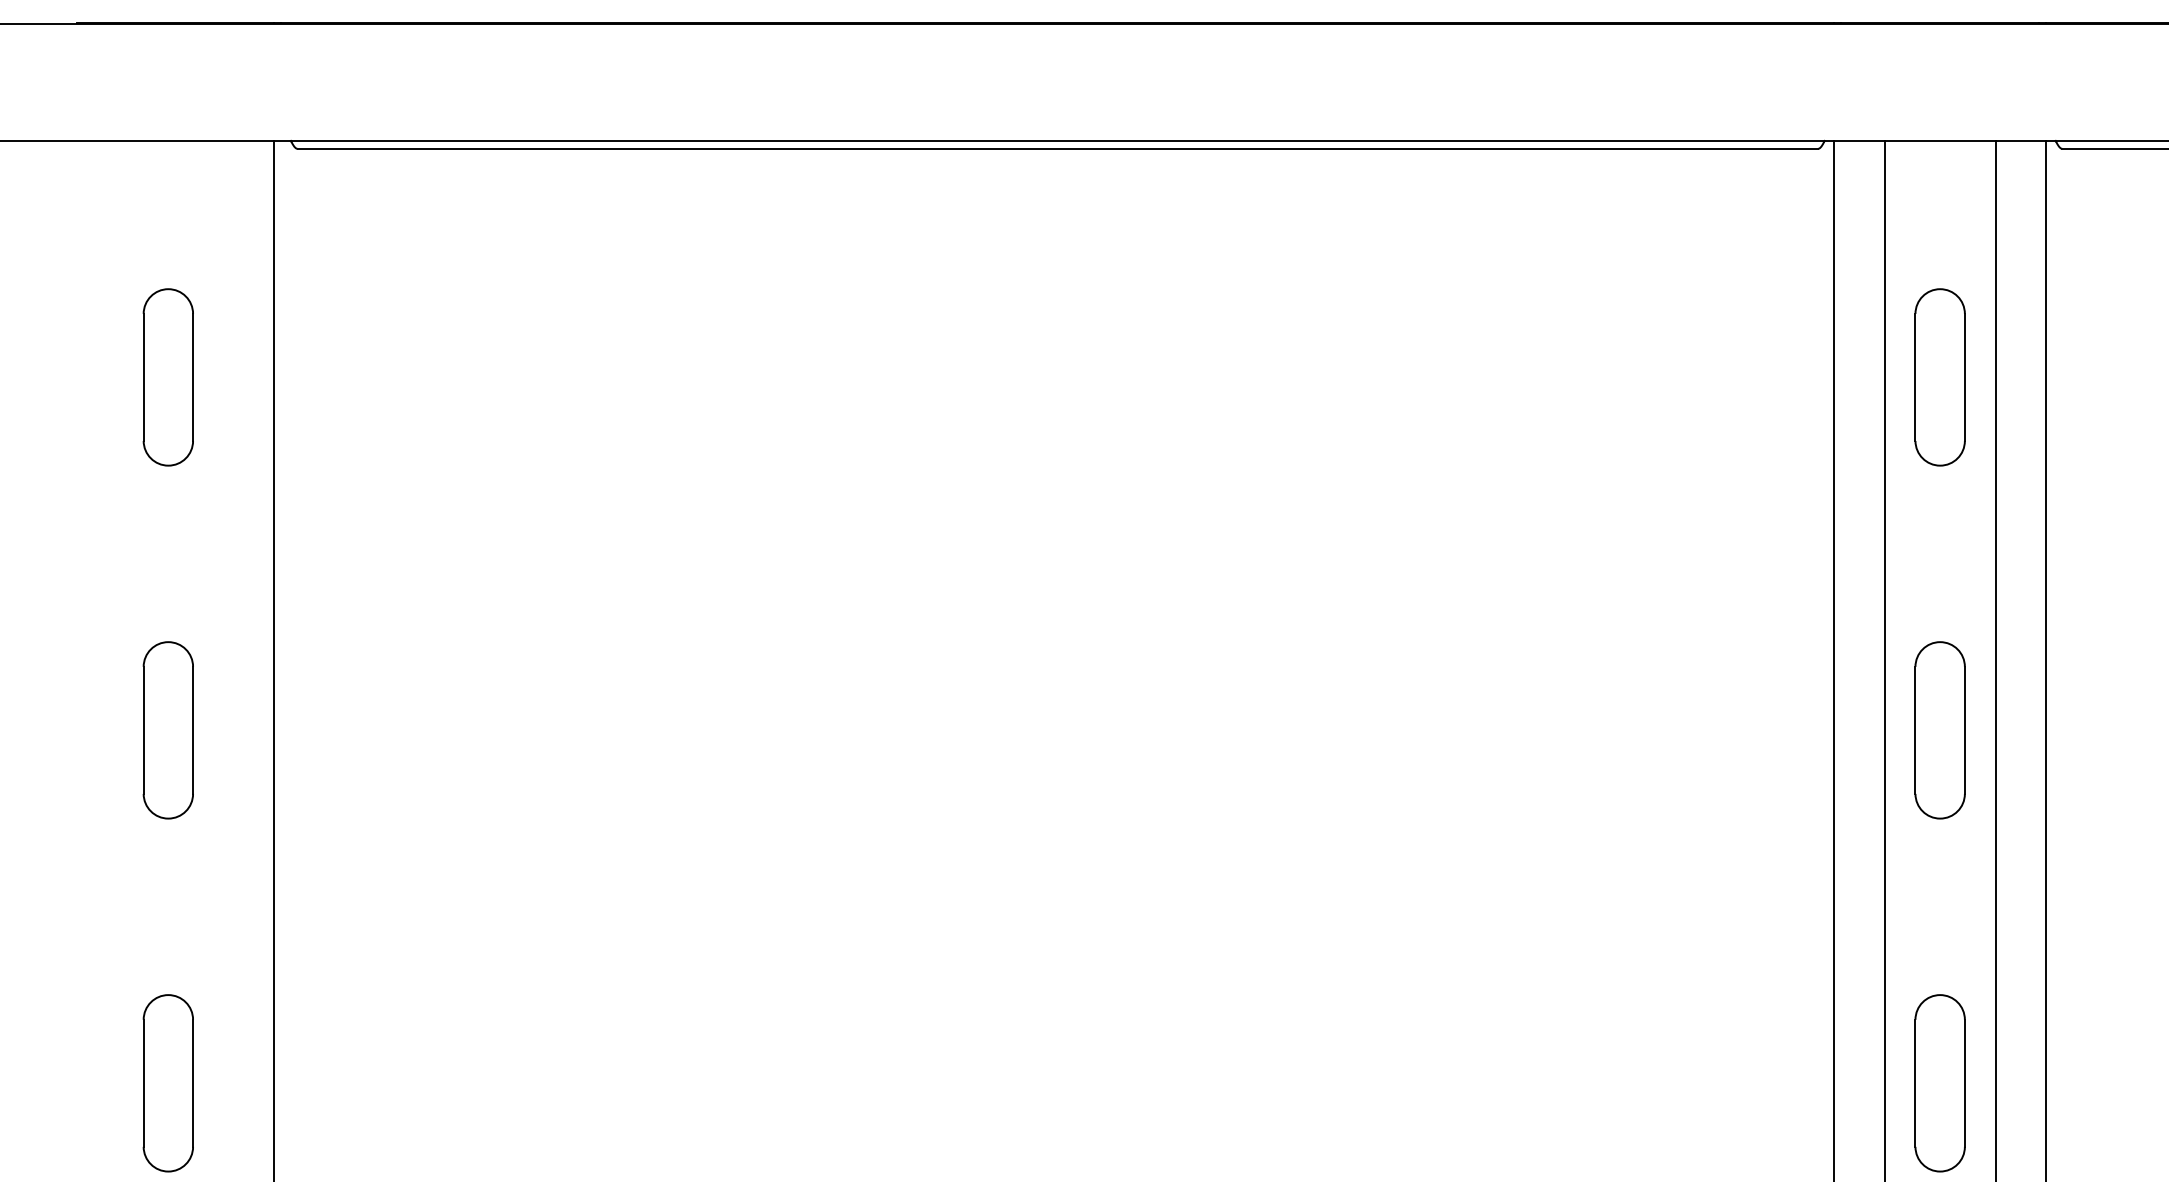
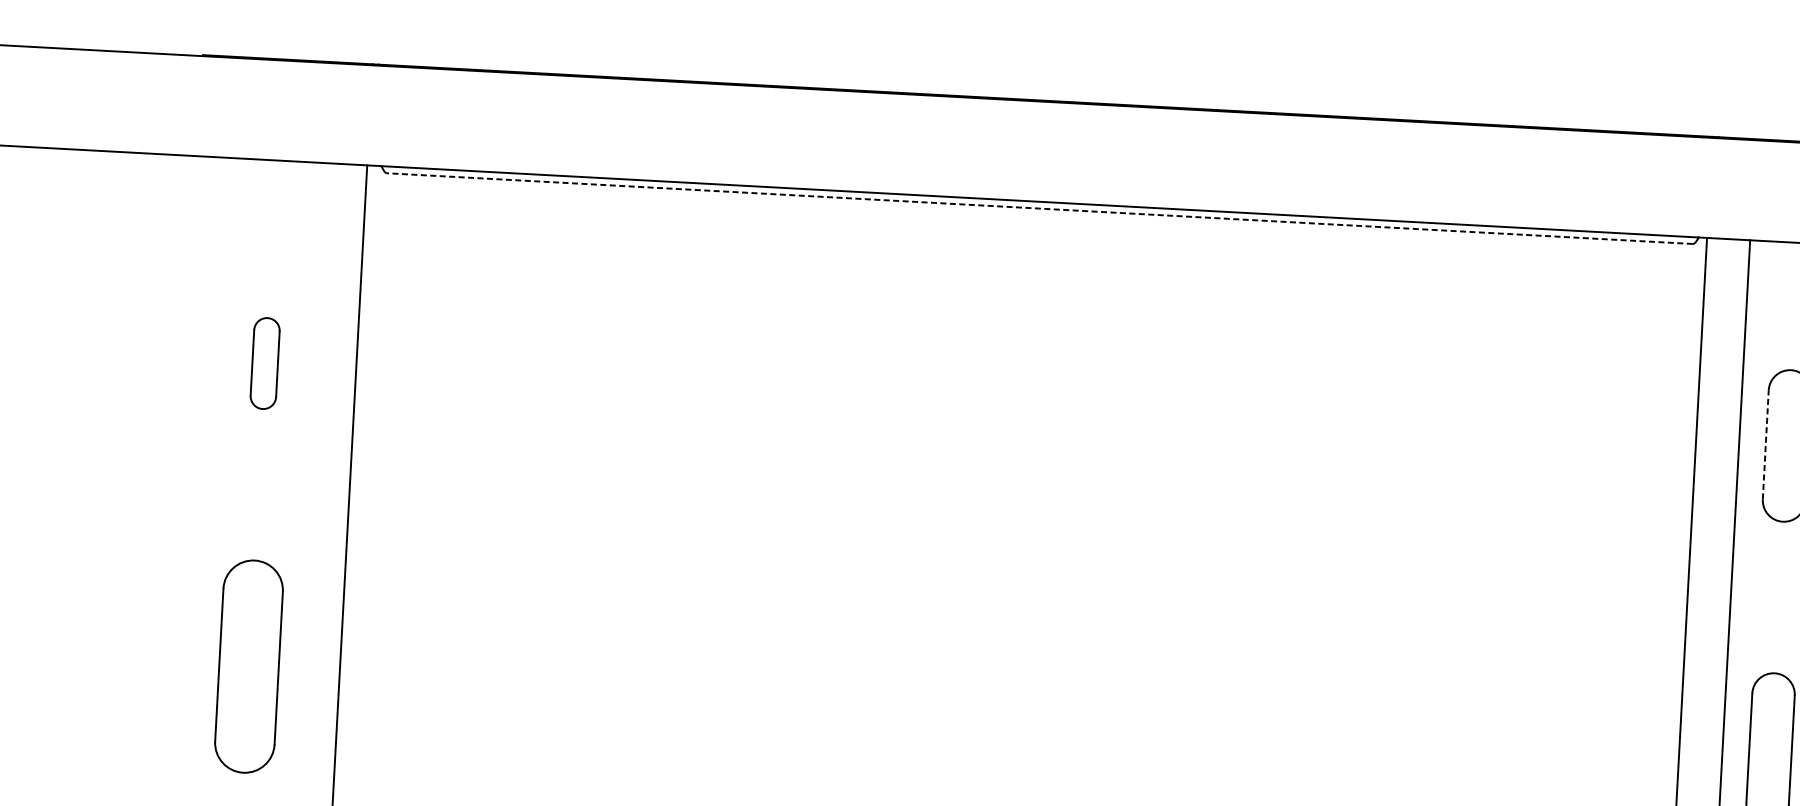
line: (1057, 148) -> (1039, 208), solid -> dashed
part: (167, 377) -> (264, 363), size x0.6
line: (1915, 377) -> (1765, 444), solid -> dashed
part: (167, 730) -> (248, 666), size x1.4

